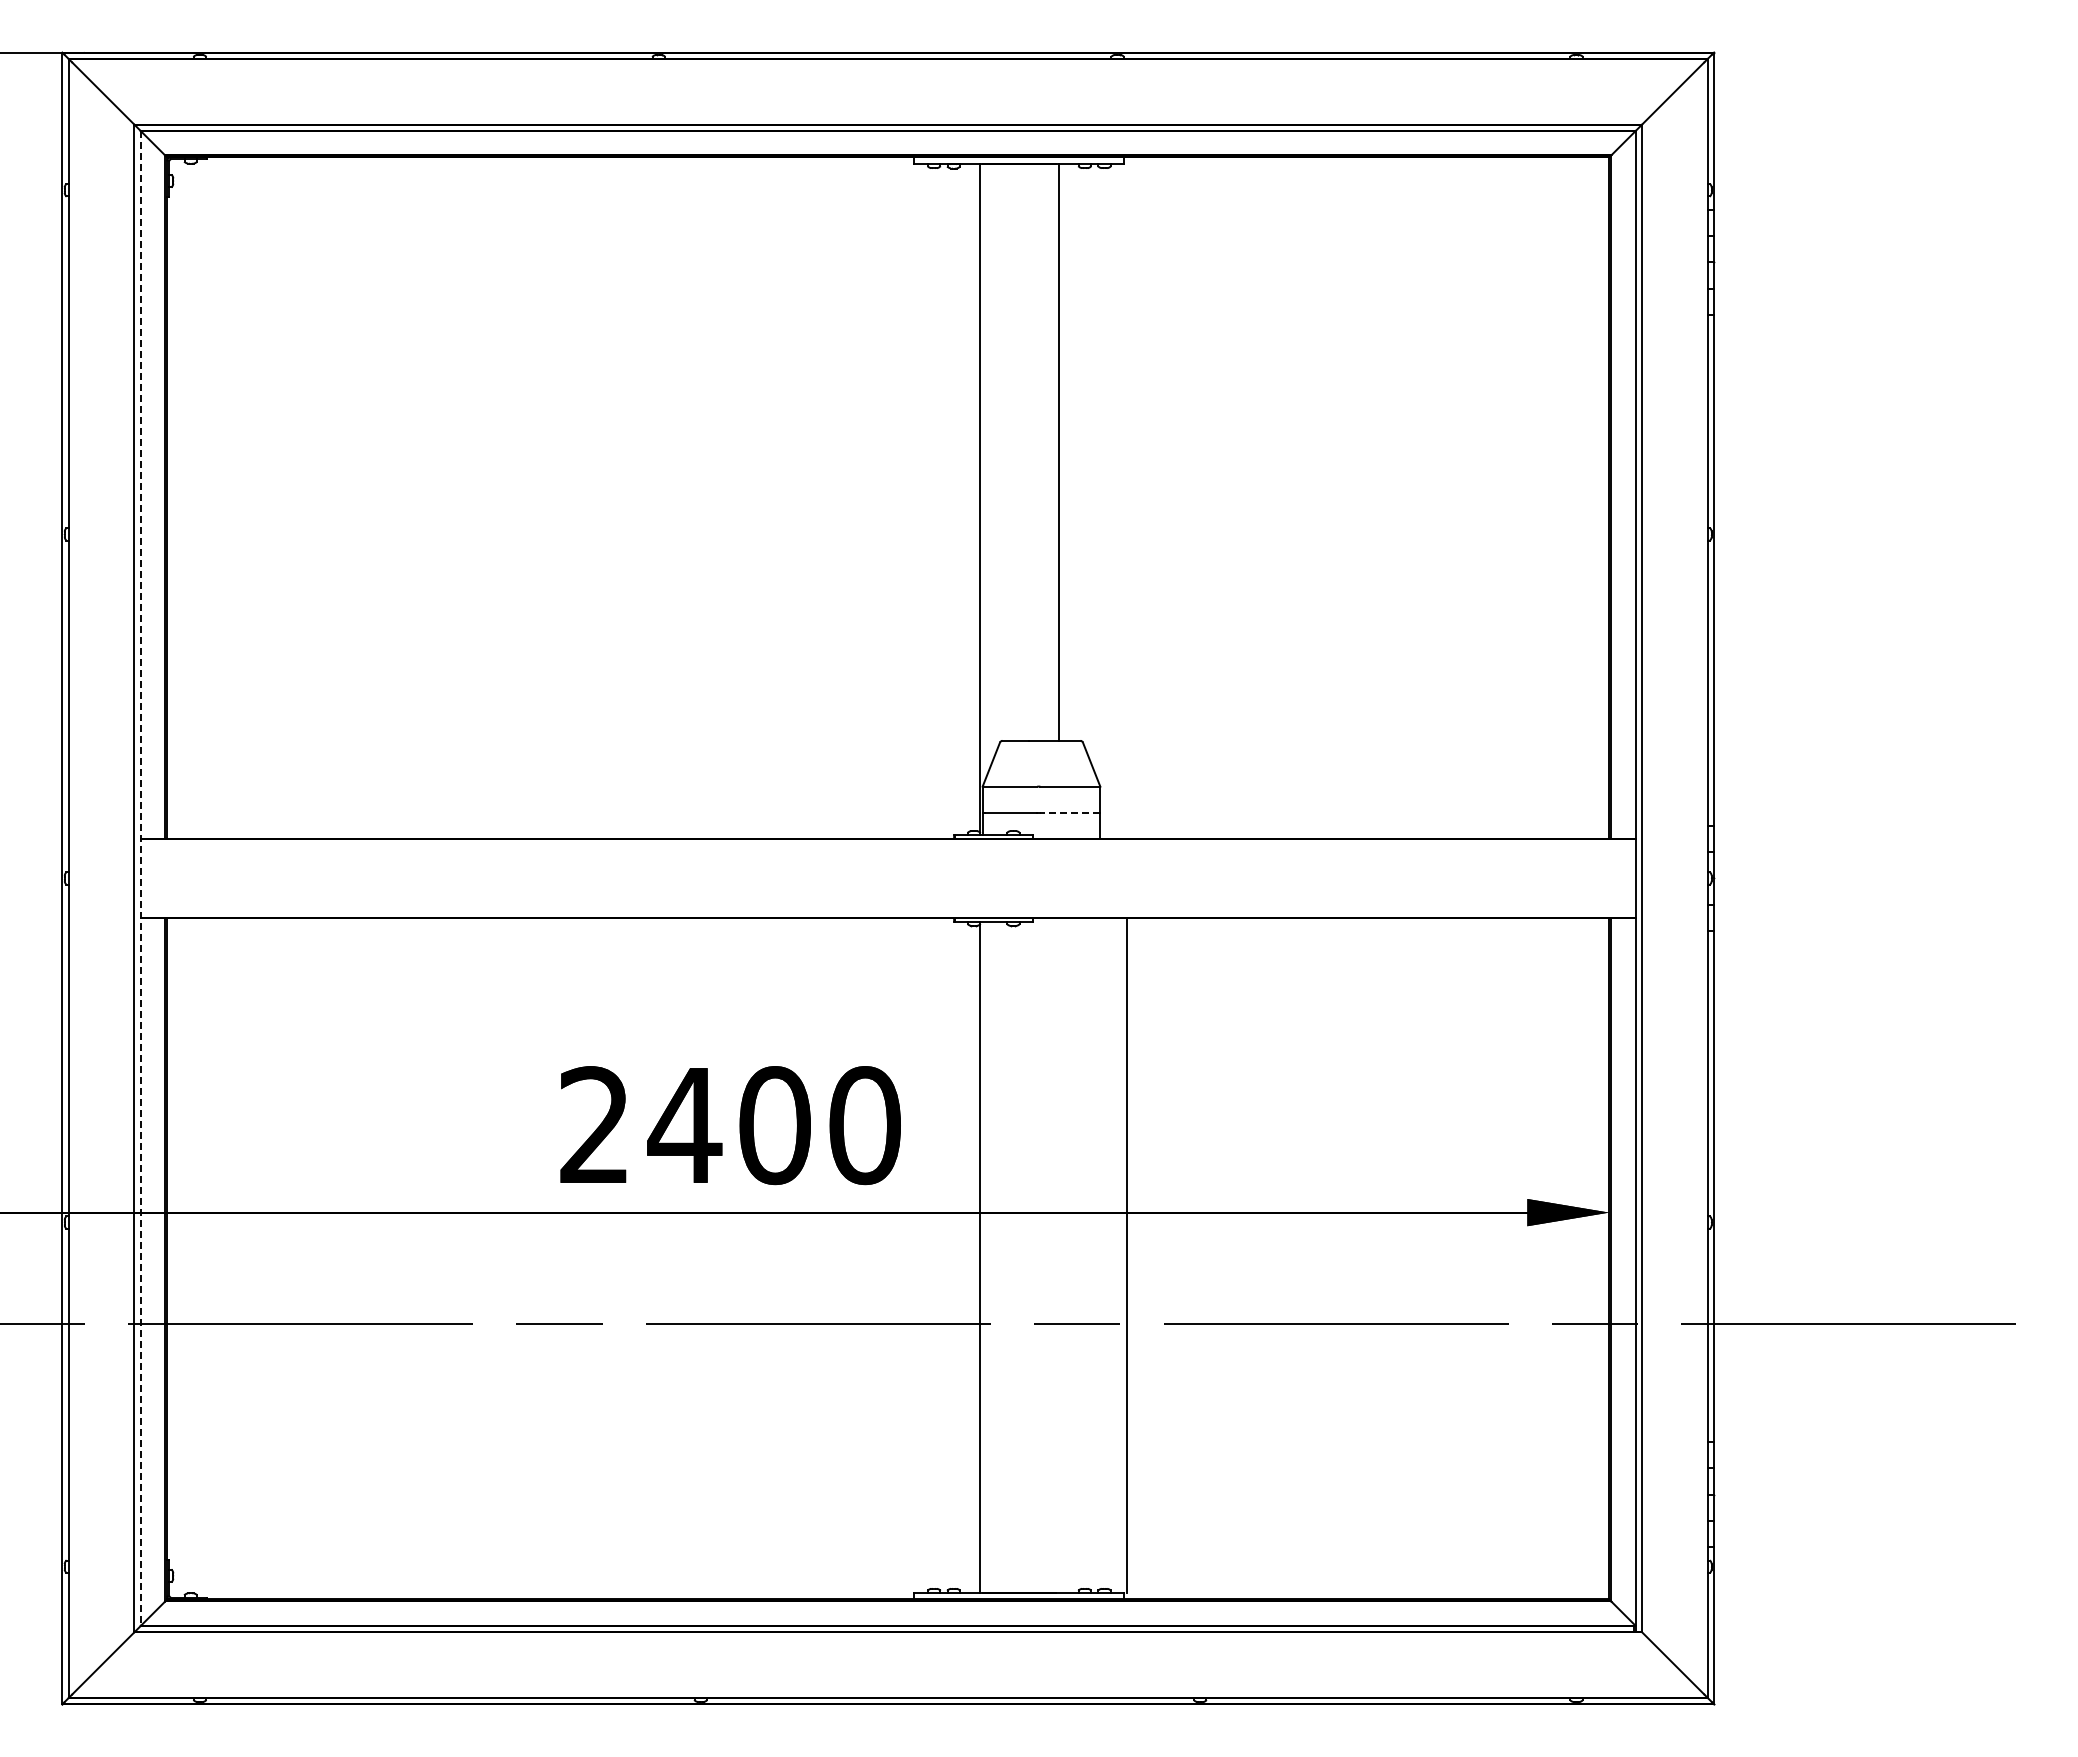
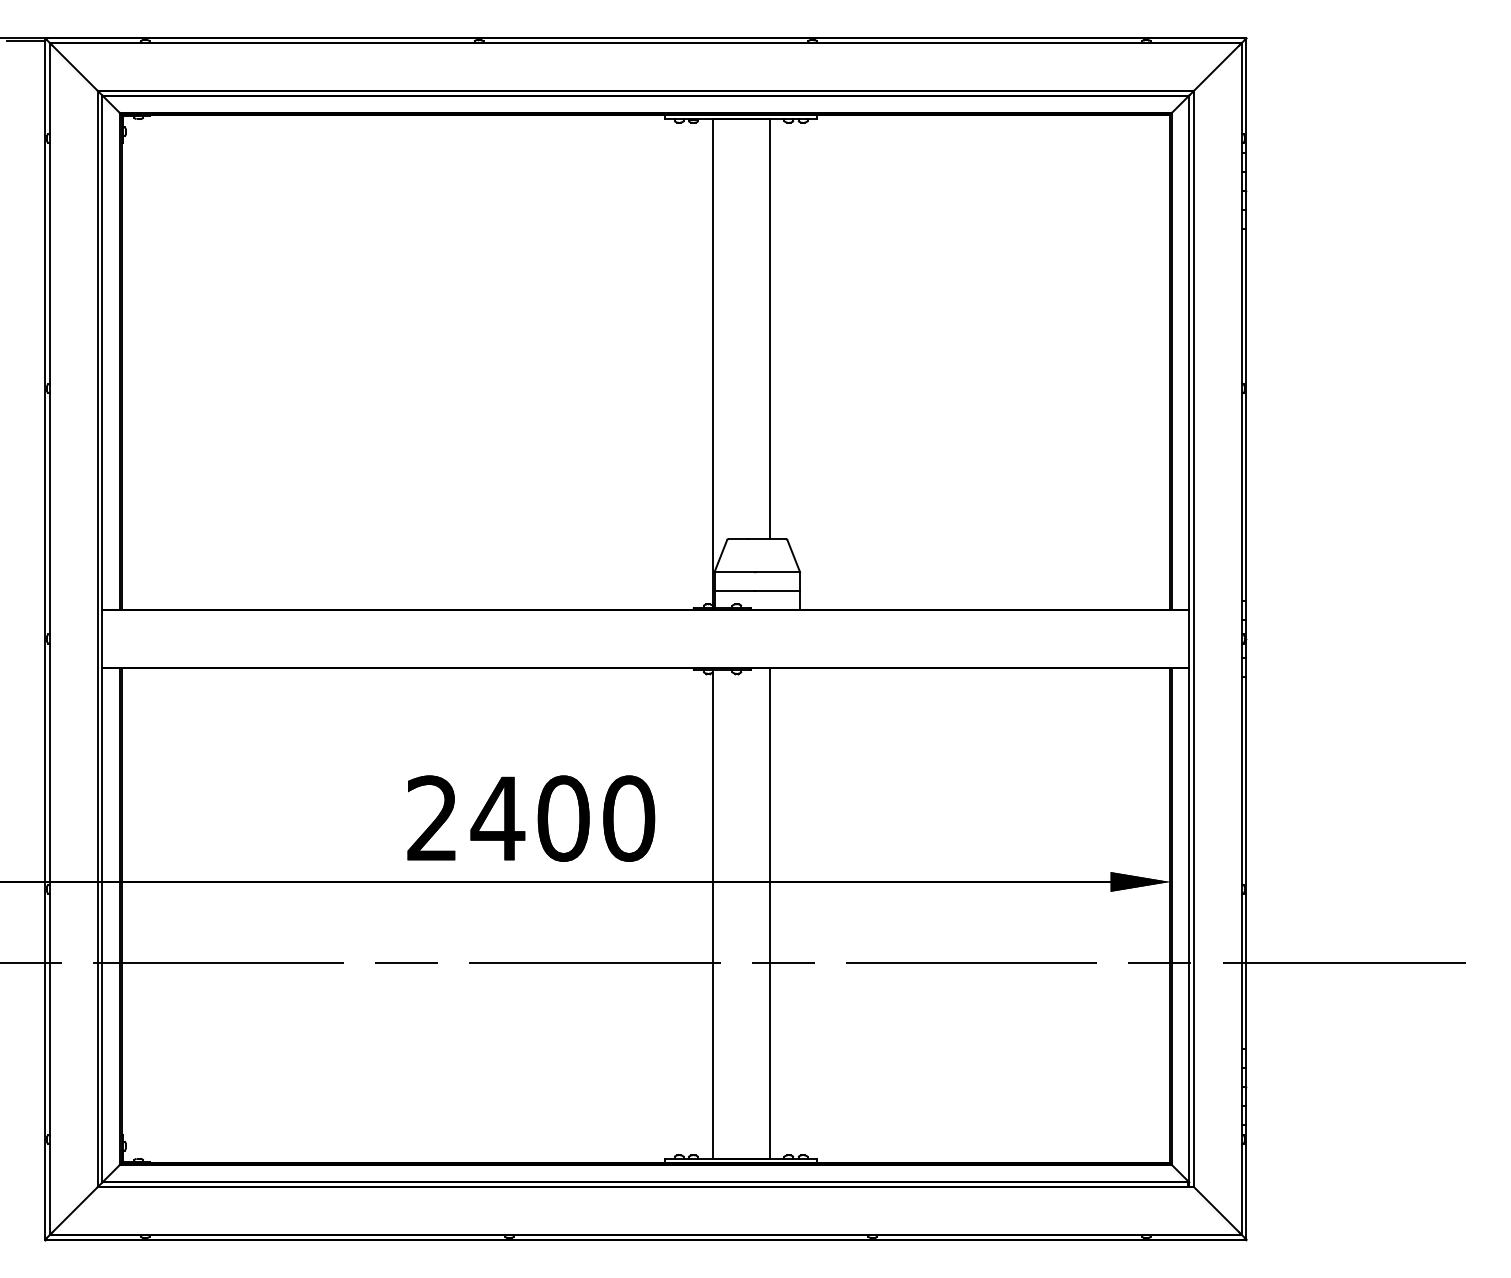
line: (35, 56) -> (25, 41), added
line: (1070, 812) -> (778, 591), dashed -> solid
line: (140, 878) -> (102, 639), dashed -> solid
line: (1126, 1254) -> (769, 912), moved

